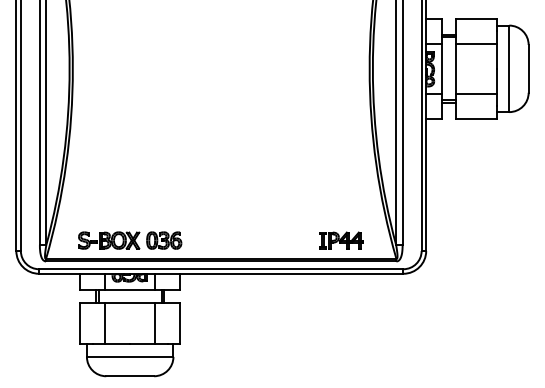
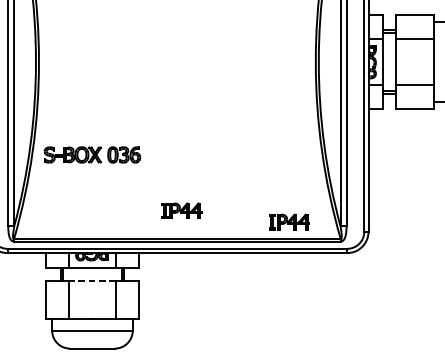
part: (226, 228) -> (182, 210), added
part: (130, 240) -> (92, 154), moved
line: (130, 303) -> (92, 280), solid -> dashed

